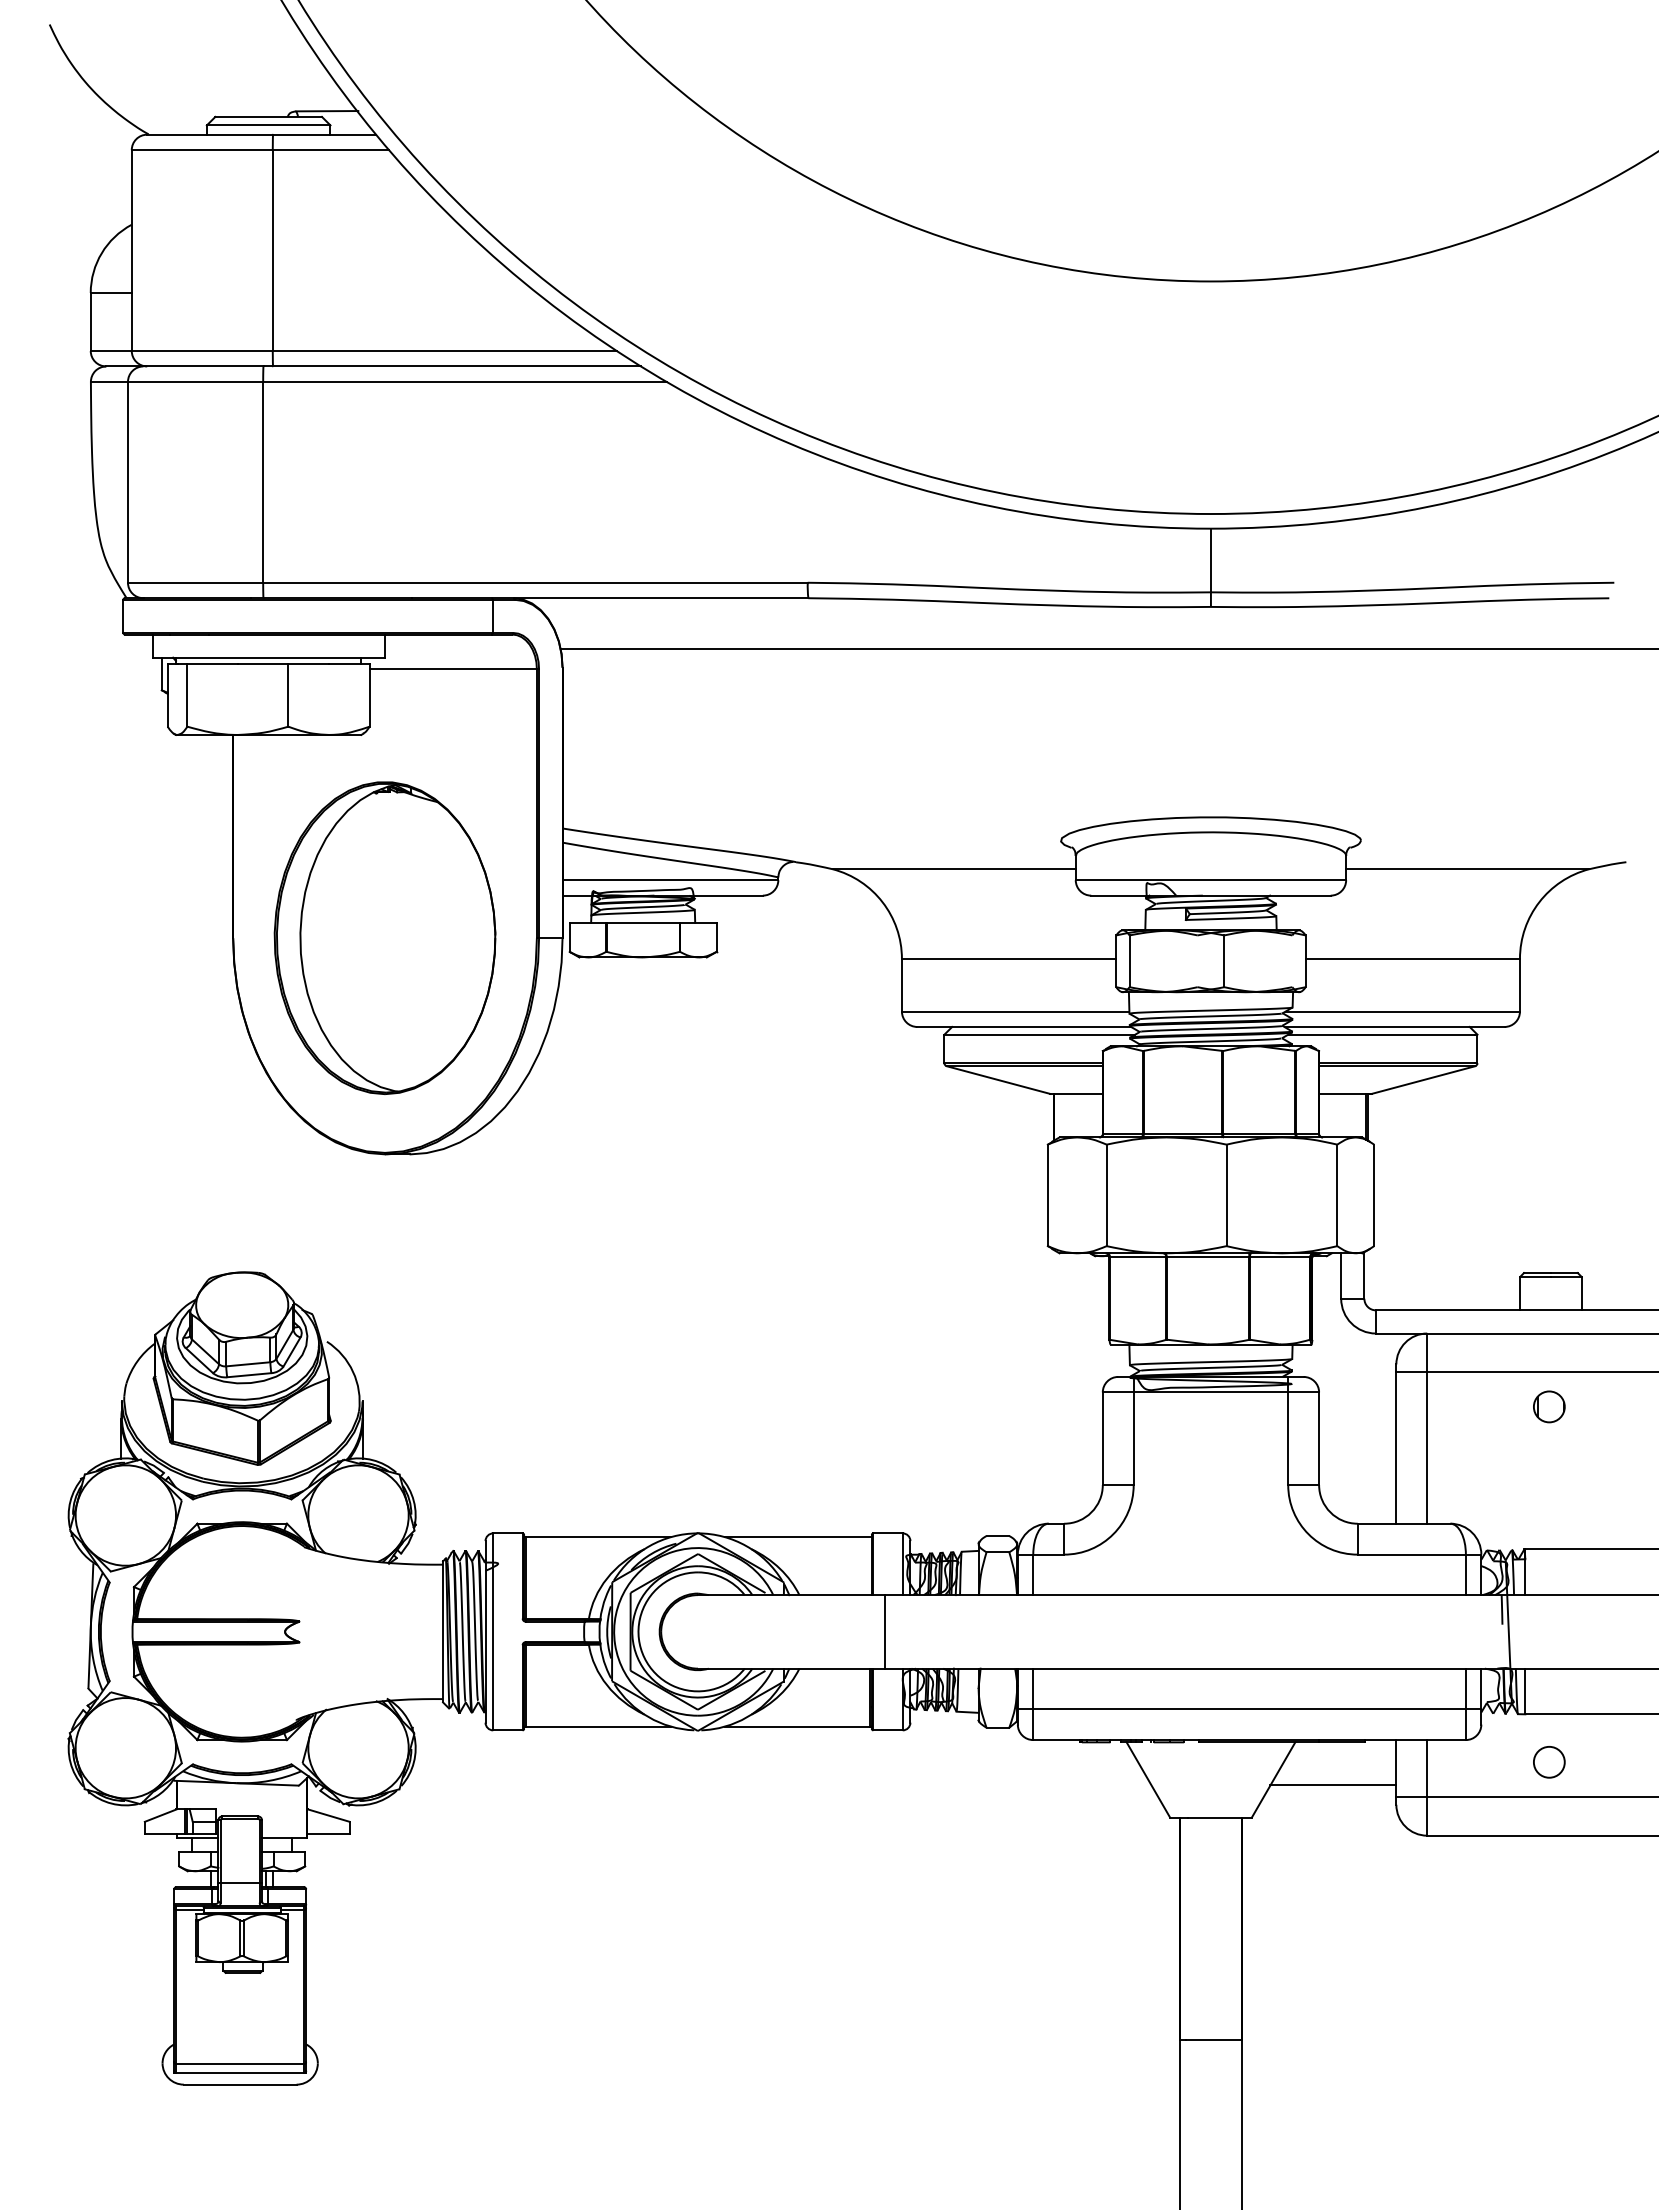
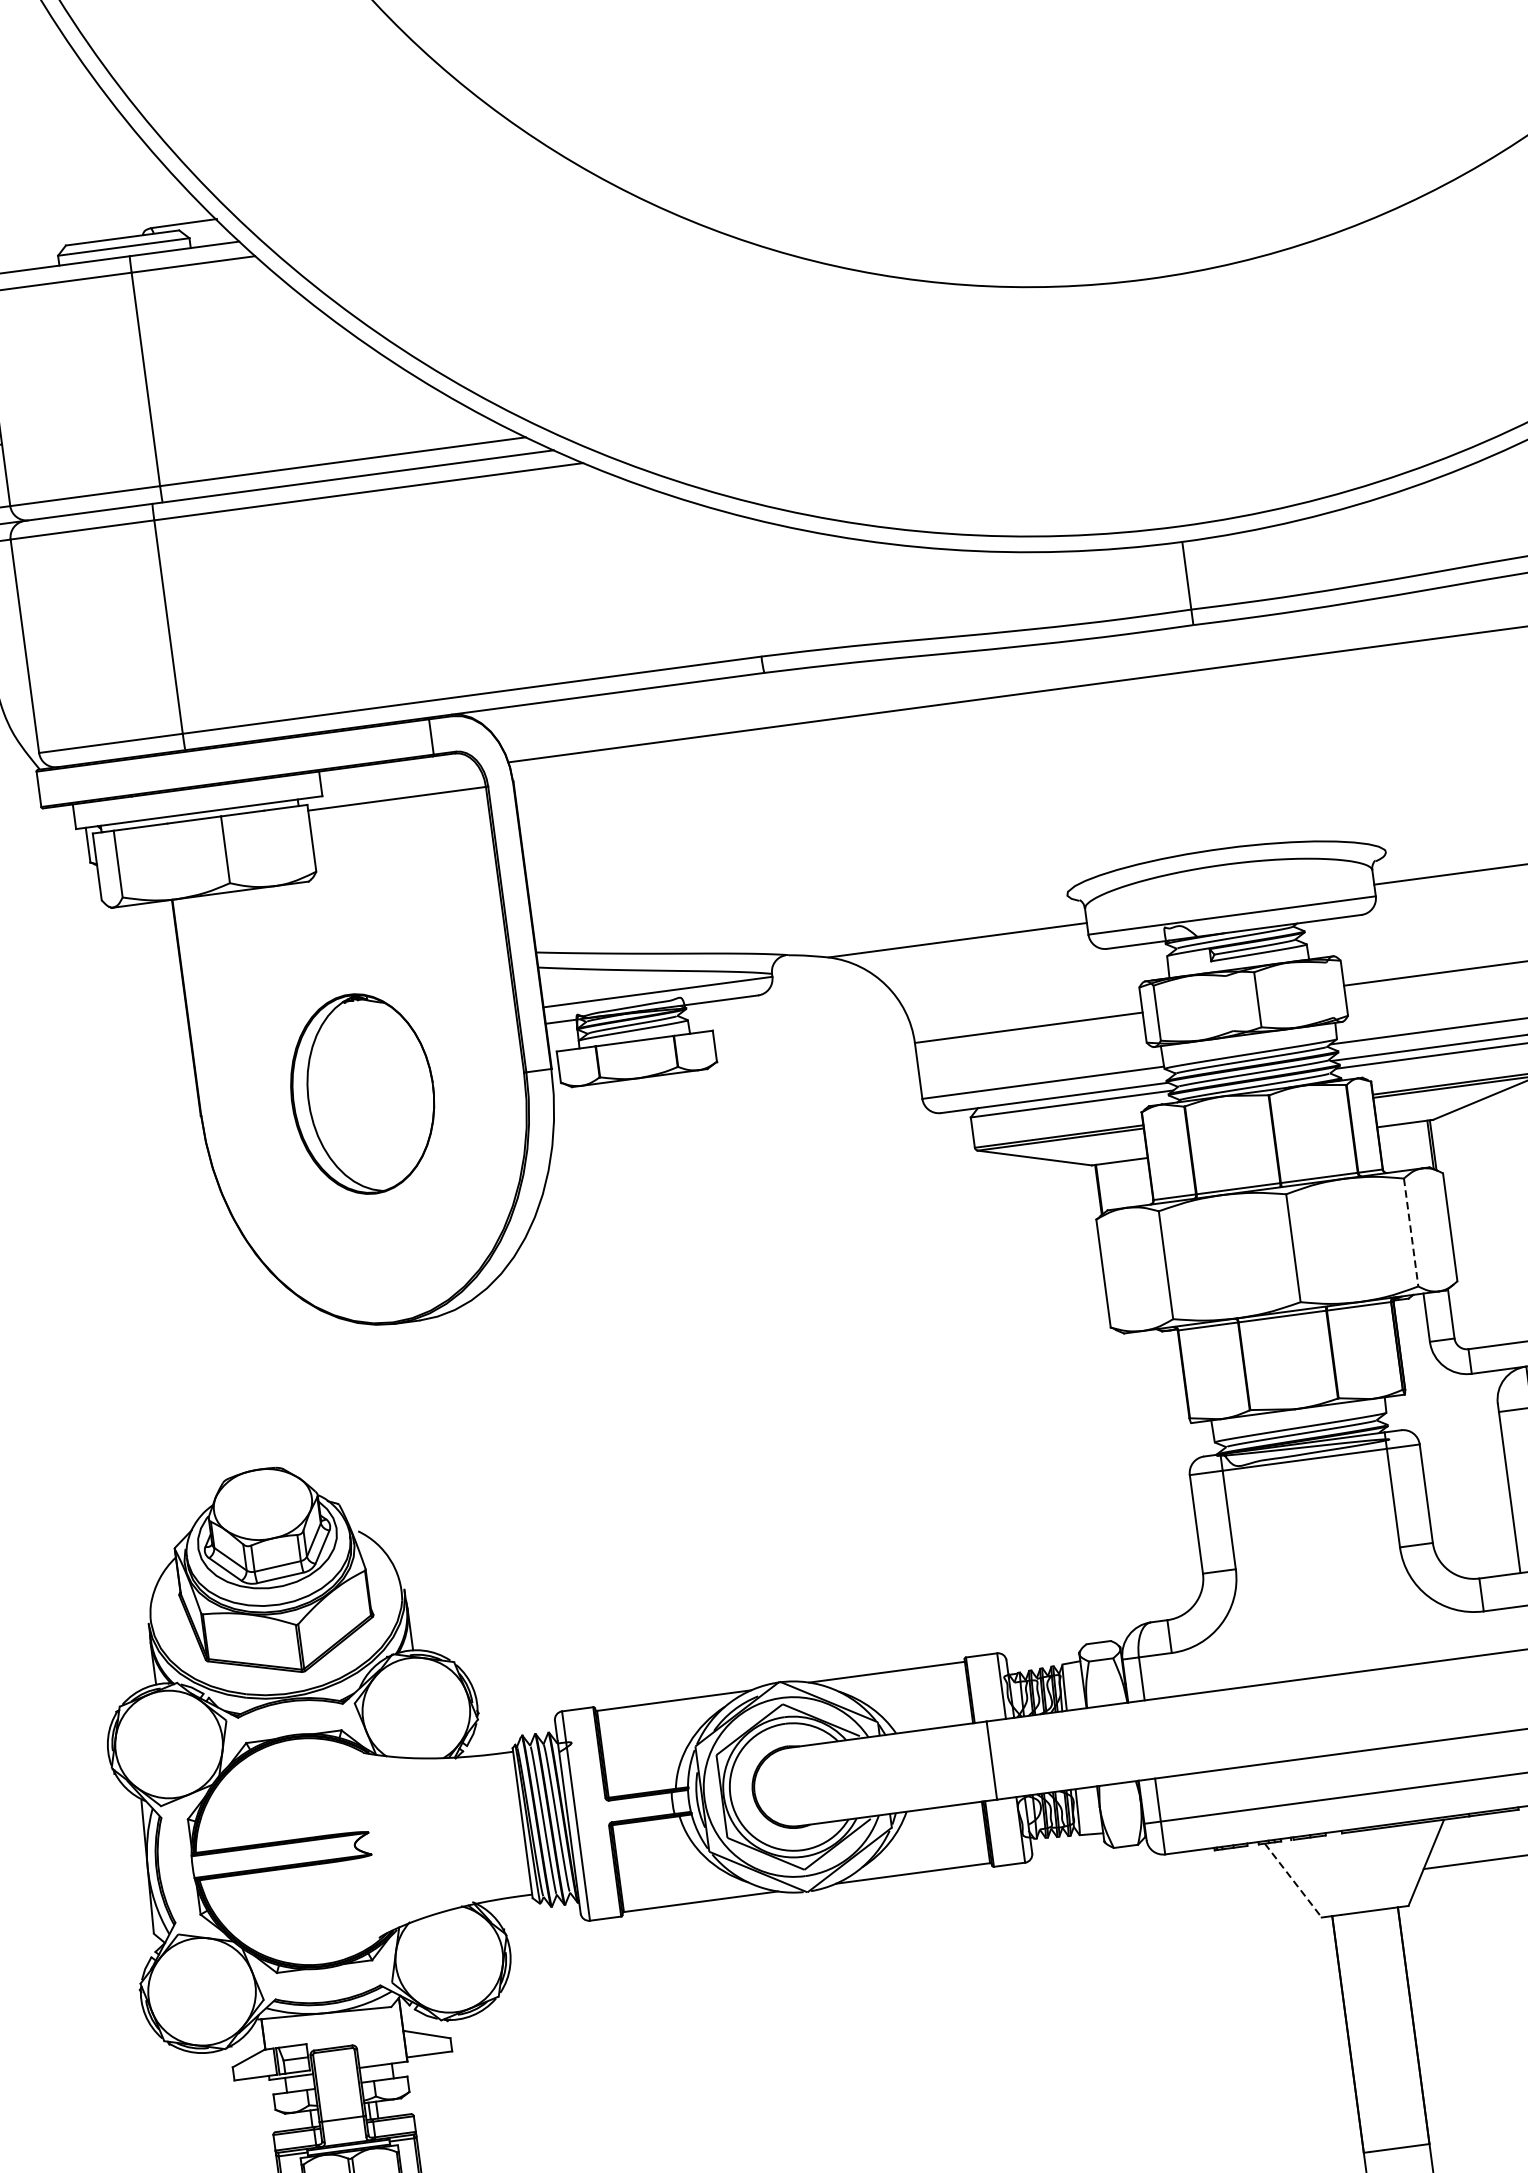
part: (384, 937) -> (362, 1093), size x0.6
line: (1337, 1195) -> (1411, 1232), solid -> dashed
line: (1148, 1780) -> (1293, 1881), solid -> dashed

